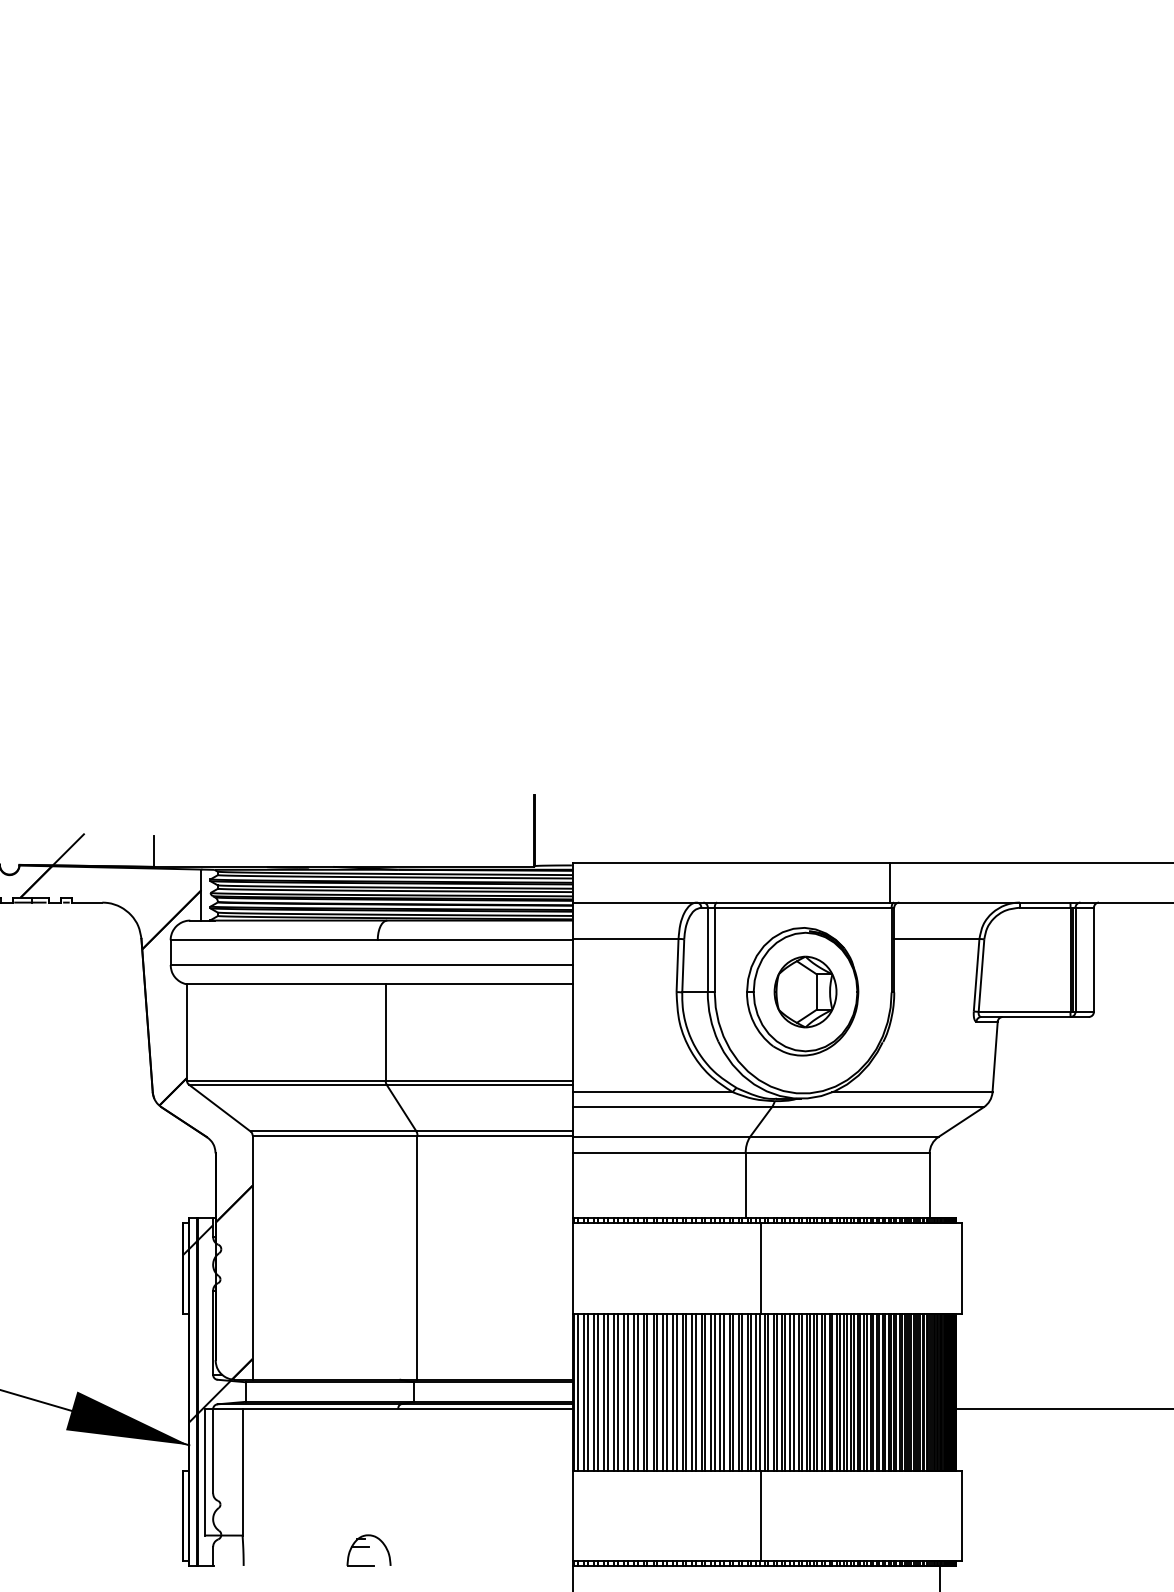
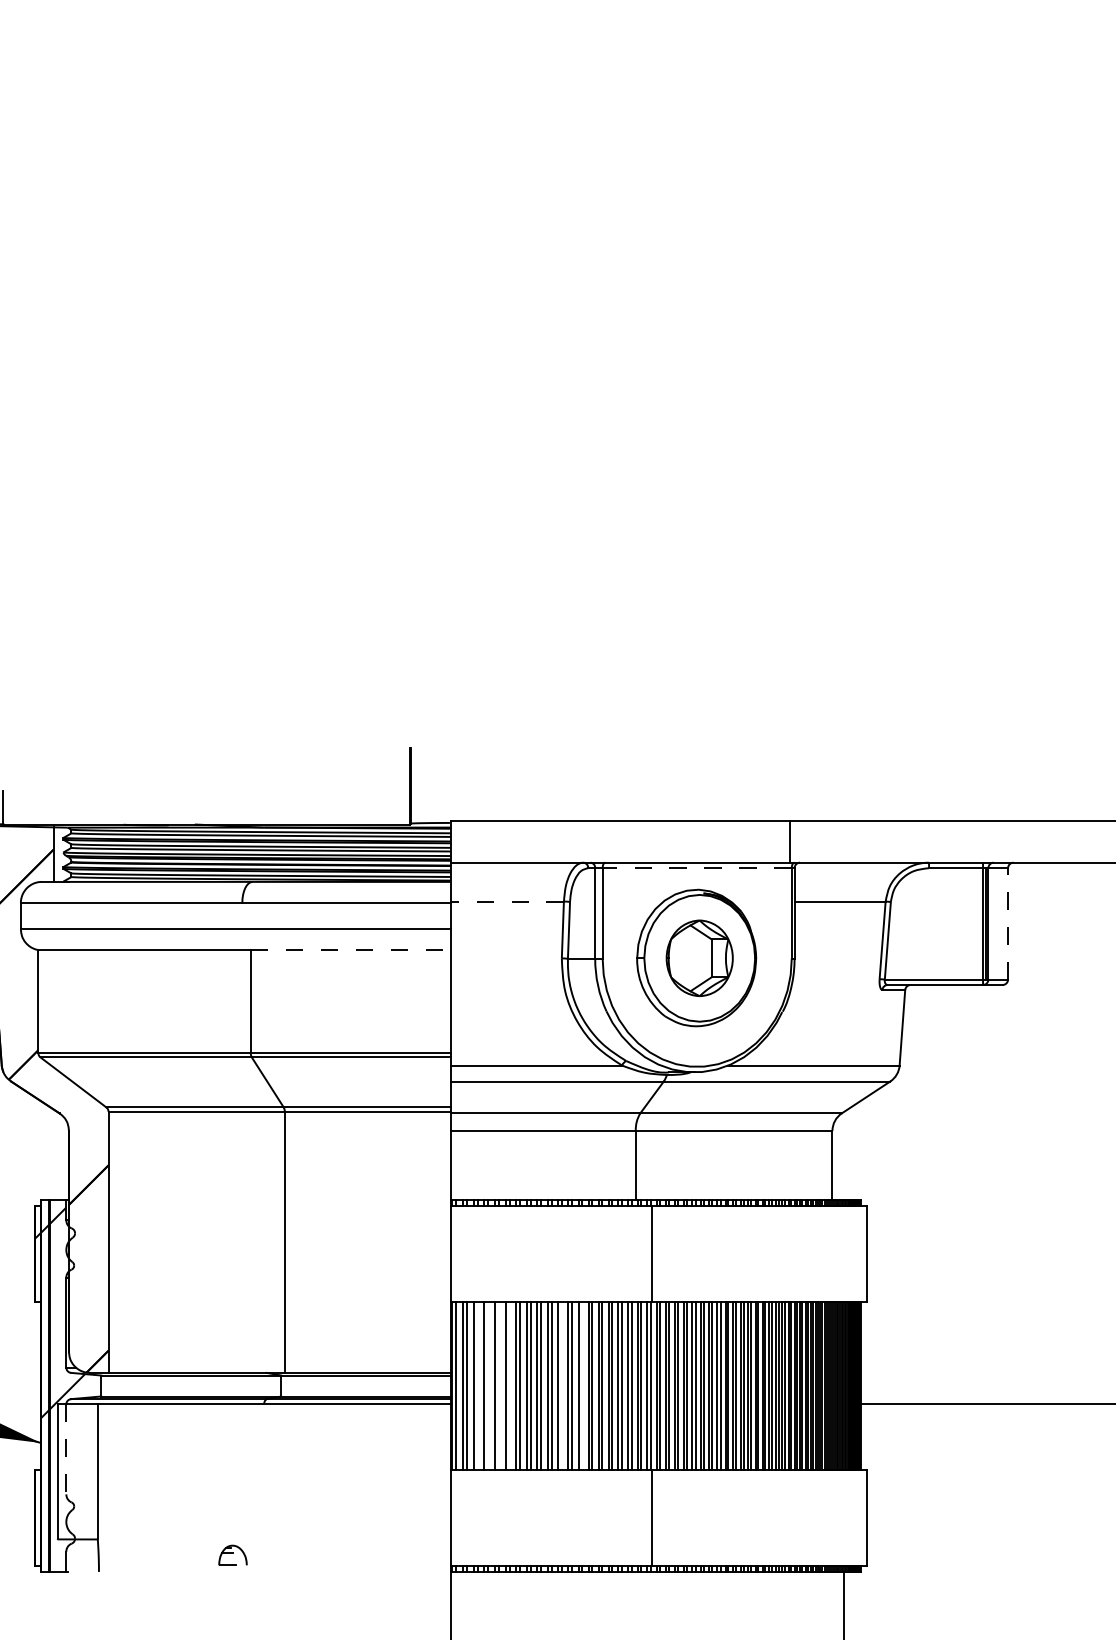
line: (802, 907) -> (696, 867), solid -> dashed
line: (625, 938) -> (507, 901), solid -> dashed
line: (1093, 959) -> (1007, 923), solid -> dashed
line: (479, 984) -> (351, 950), solid -> dashed
line: (597, 1391) -> (477, 1385), removed
line: (607, 1391) -> (487, 1385), removed
line: (617, 1391) -> (498, 1385), removed
line: (627, 1391) -> (509, 1385), removed
line: (676, 1391) -> (561, 1385), removed
line: (695, 1391) -> (582, 1385), removed
line: (213, 1451) -> (66, 1449), solid -> dashed
part: (368, 1550) -> (232, 1555), size x0.6

